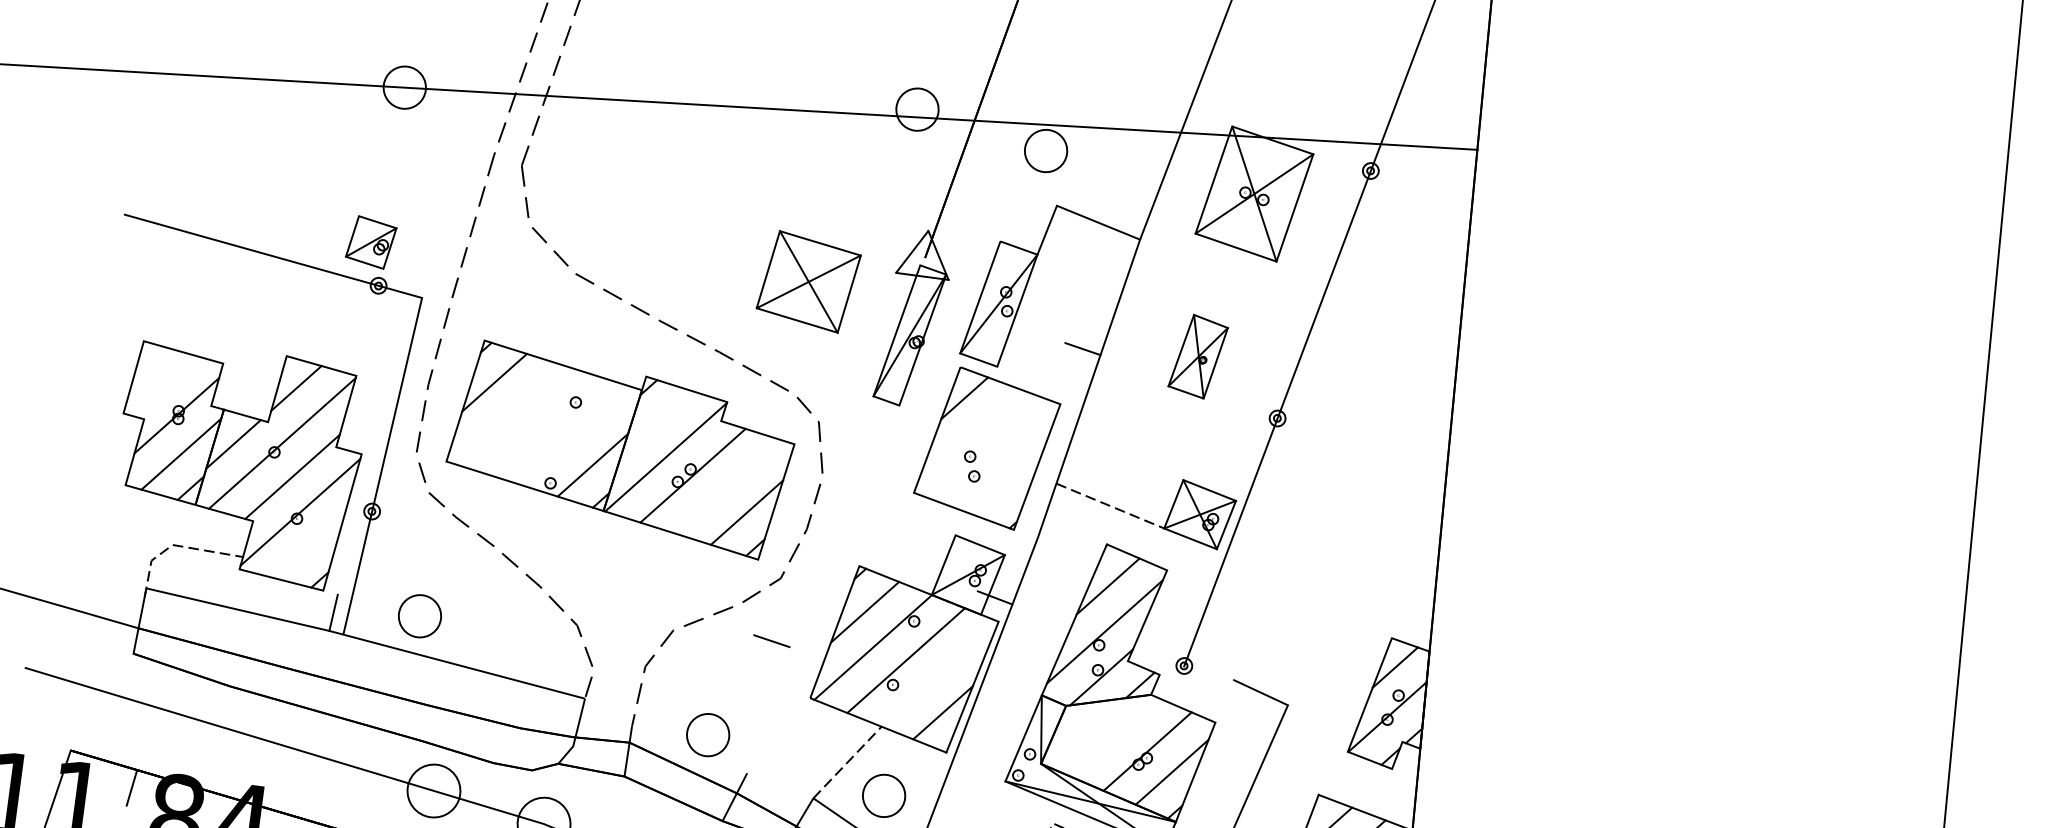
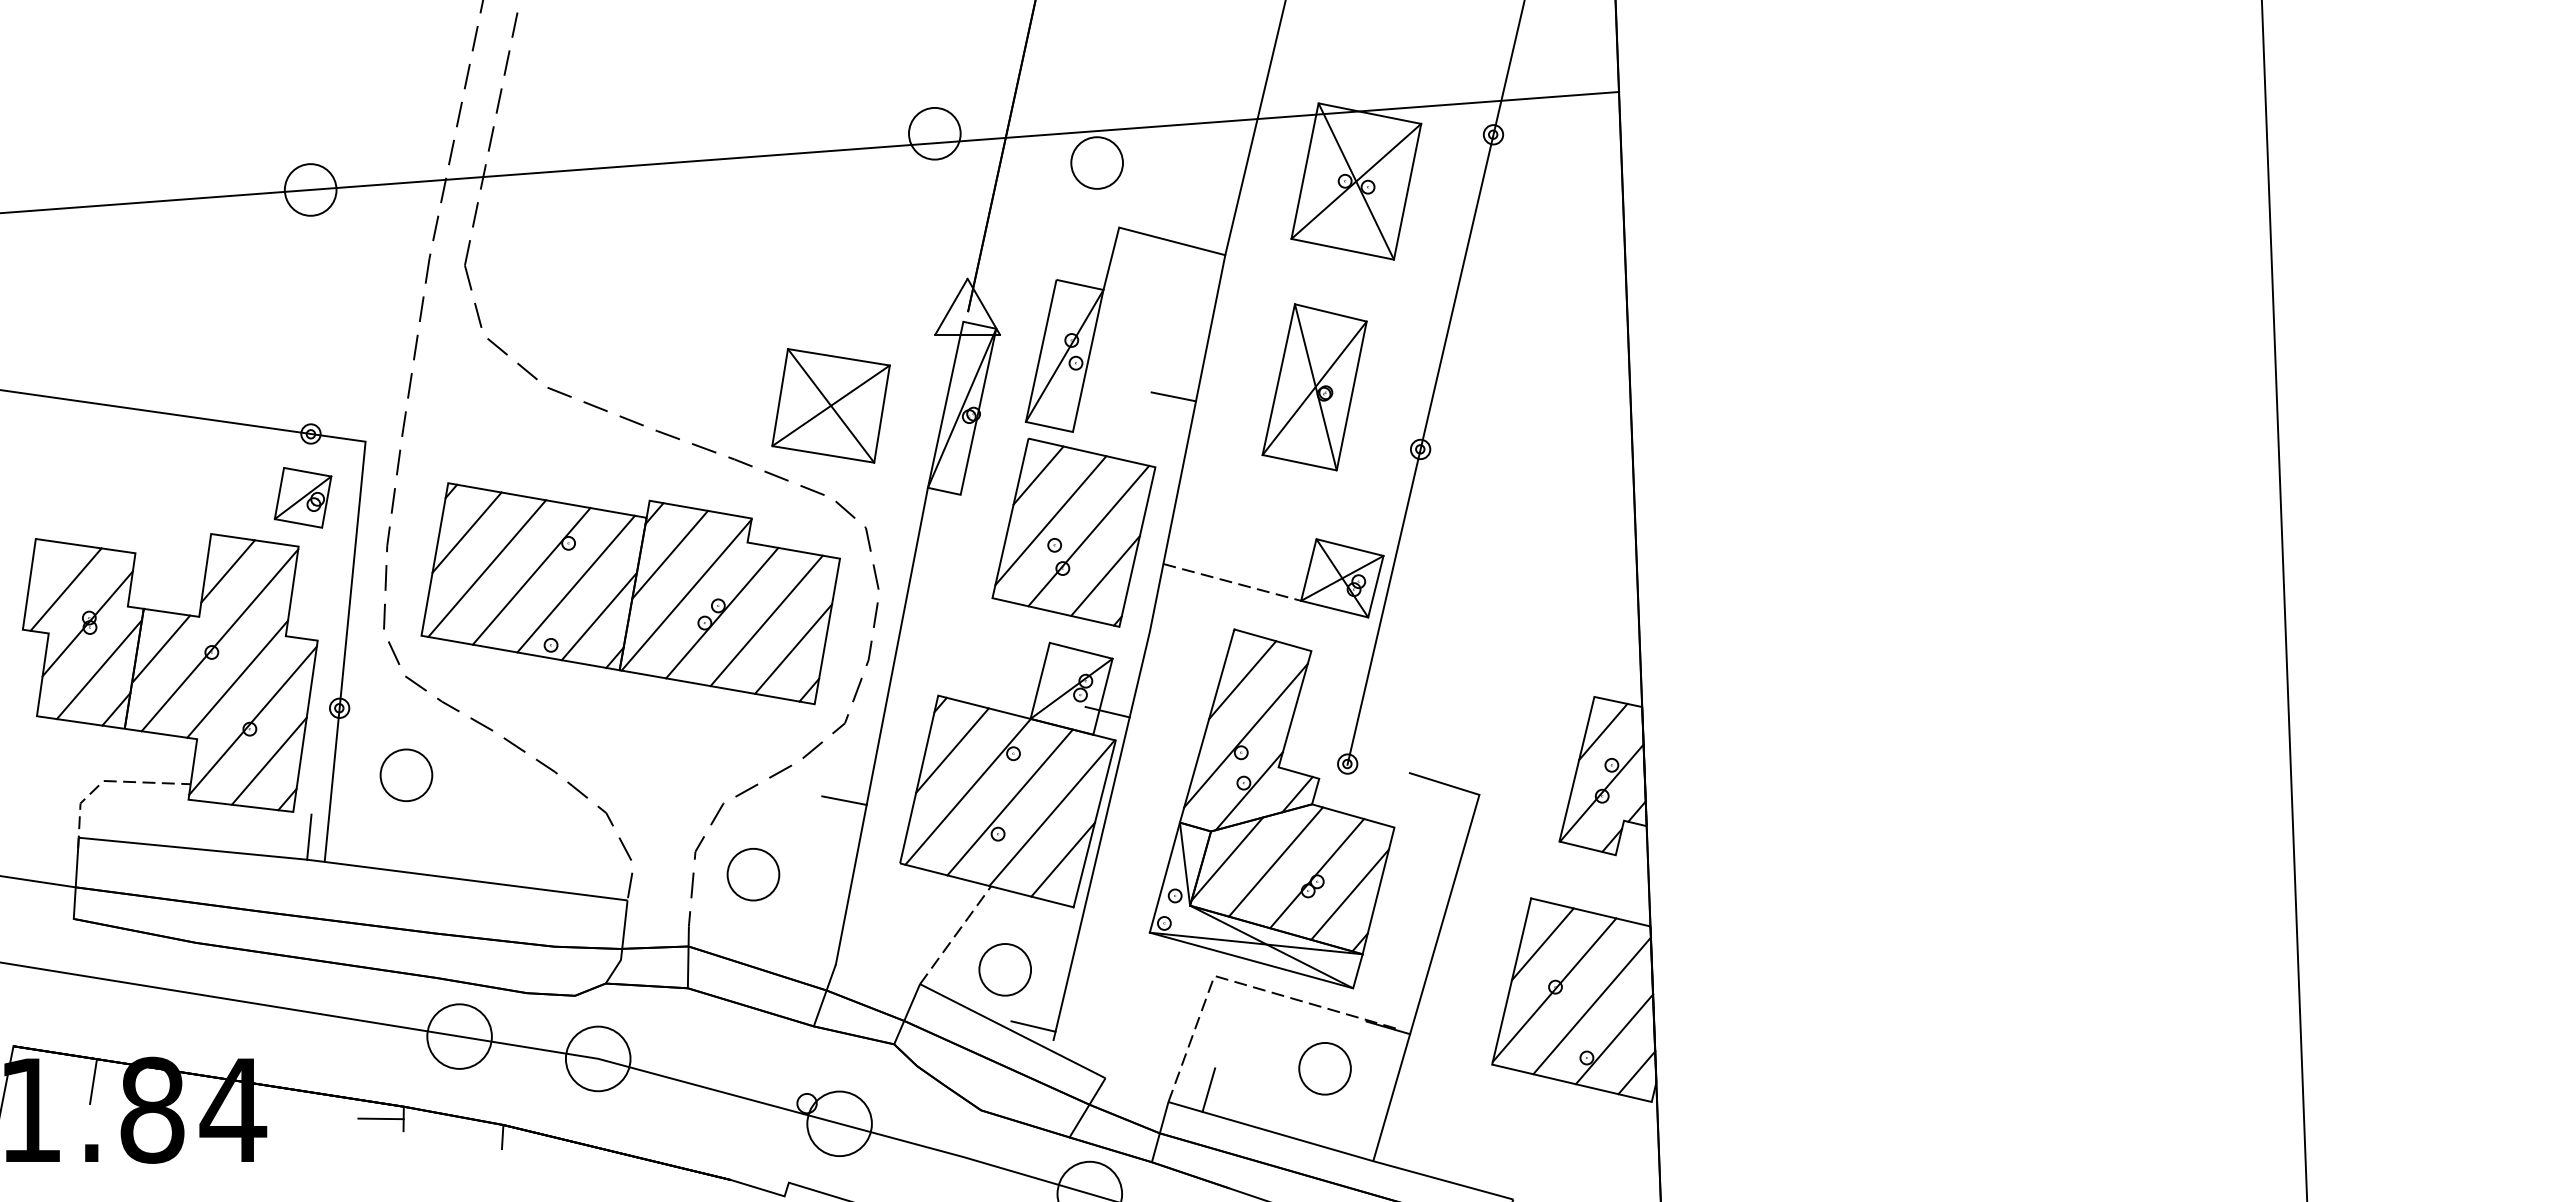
part: (370, 242) -> (302, 497), moved
part: (808, 281) -> (830, 405), moved
part: (1198, 356) -> (1314, 387), size x1.67
line: (162, 385) -> (65, 589), added
line: (507, 414) -> (487, 568), added
line: (656, 422) -> (669, 554), added
line: (542, 425) -> (531, 576), added
line: (577, 435) -> (575, 583), added
line: (969, 436) -> (1050, 520), added
line: (998, 452) -> (1088, 535), added
line: (728, 486) -> (766, 620), added
line: (1008, 486) -> (1105, 575), added
line: (308, 546) -> (268, 760), added
line: (810, 584) -> (881, 725), added
part: (420, 616) -> (406, 775), moved
line: (938, 674) -> (1051, 813), added
line: (1076, 729) -> (1227, 858), added
part: (708, 735) -> (753, 874), moved
line: (1115, 737) -> (1275, 861), added

